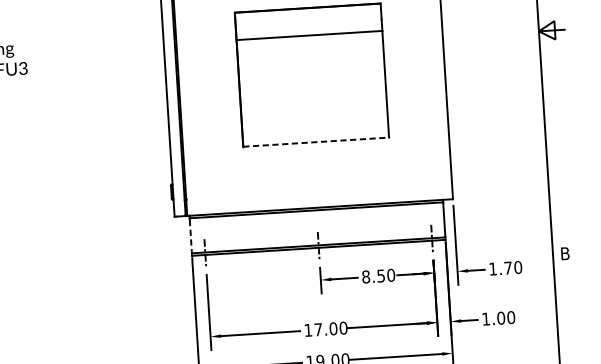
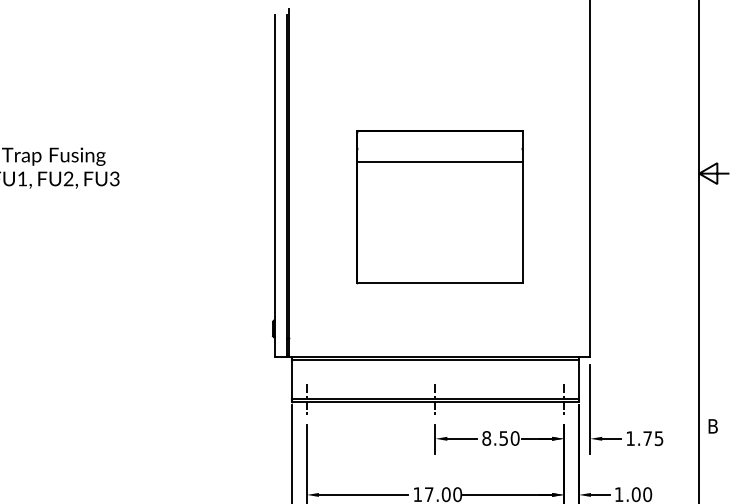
line: (315, 141) -> (439, 282), dashed -> solid
line: (190, 235) -> (291, 379), dashed -> solid
text: (517, 267) -> (658, 438), 1.70 -> 1.75

